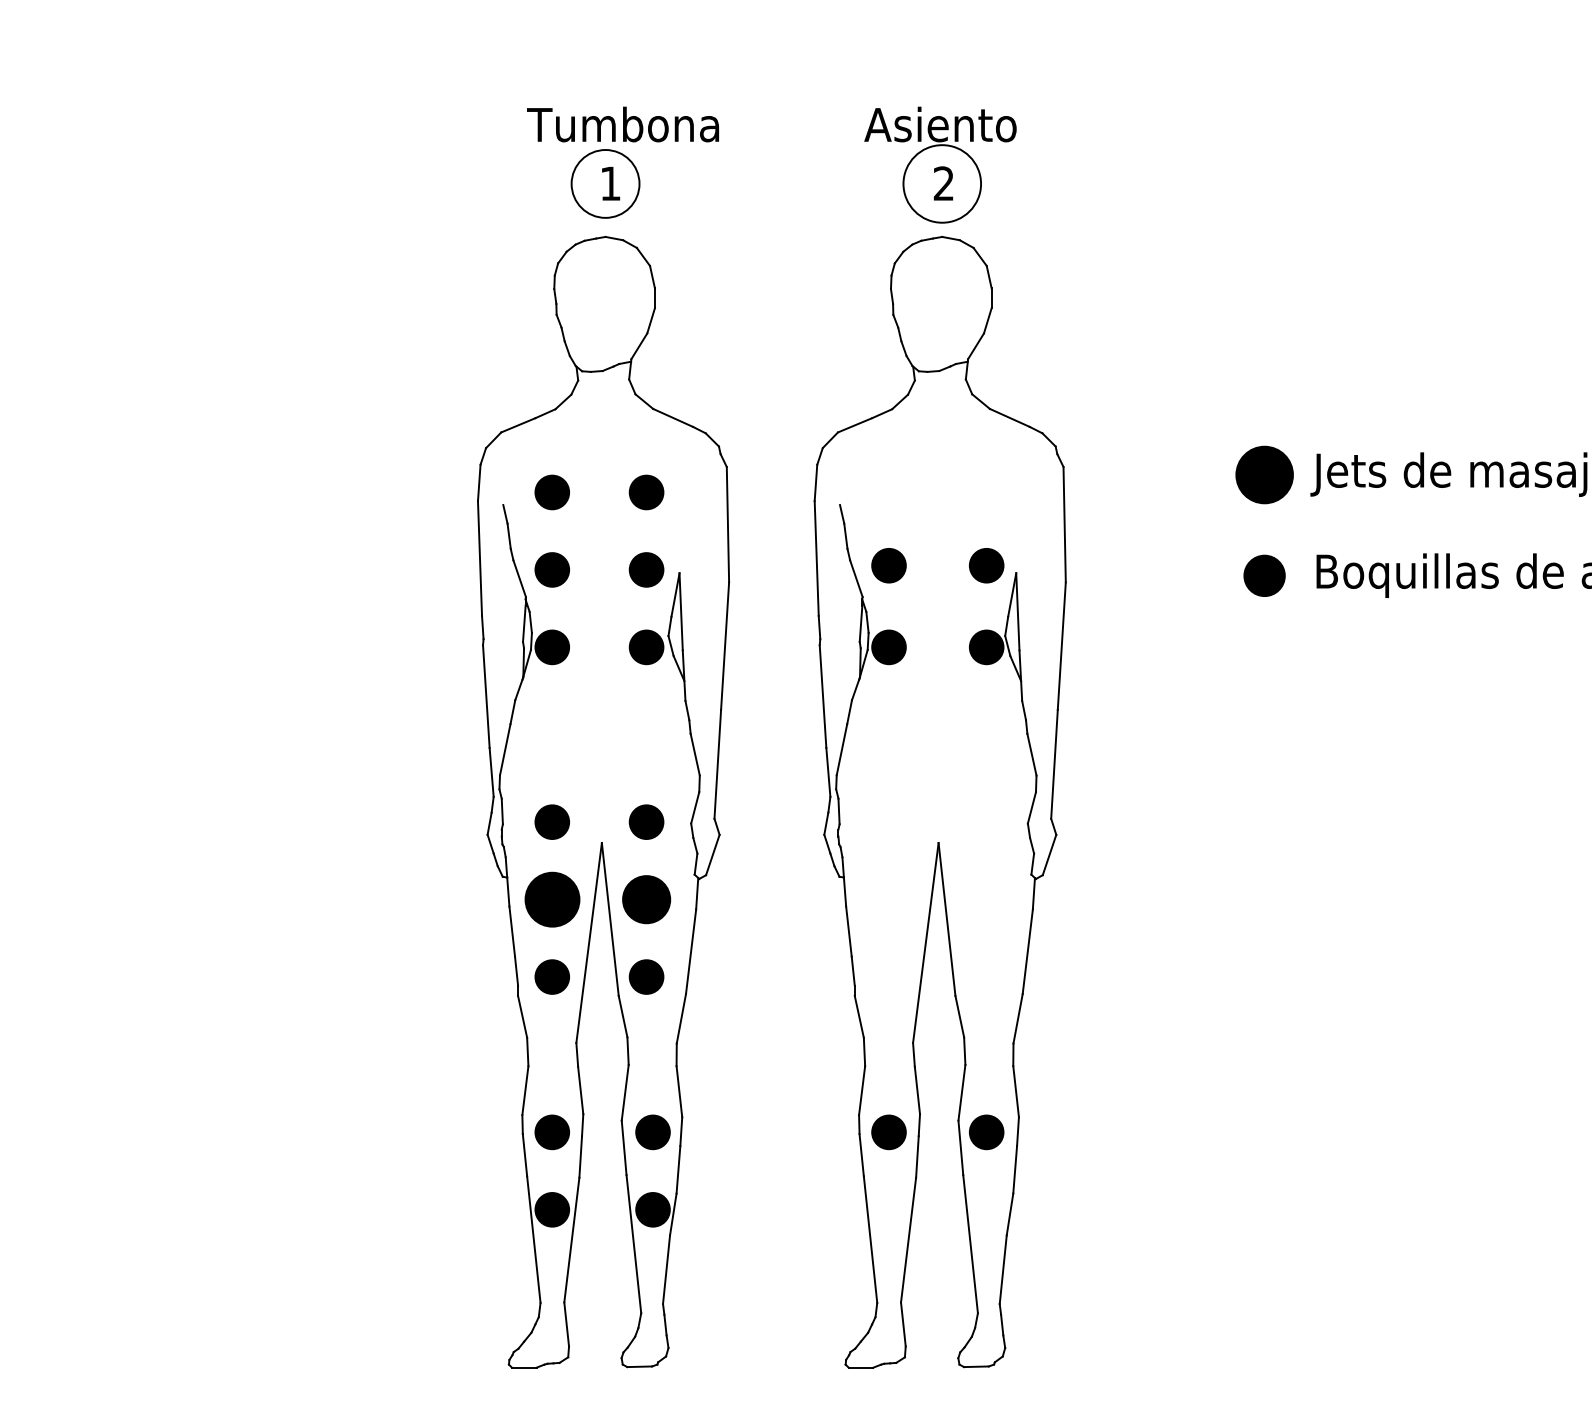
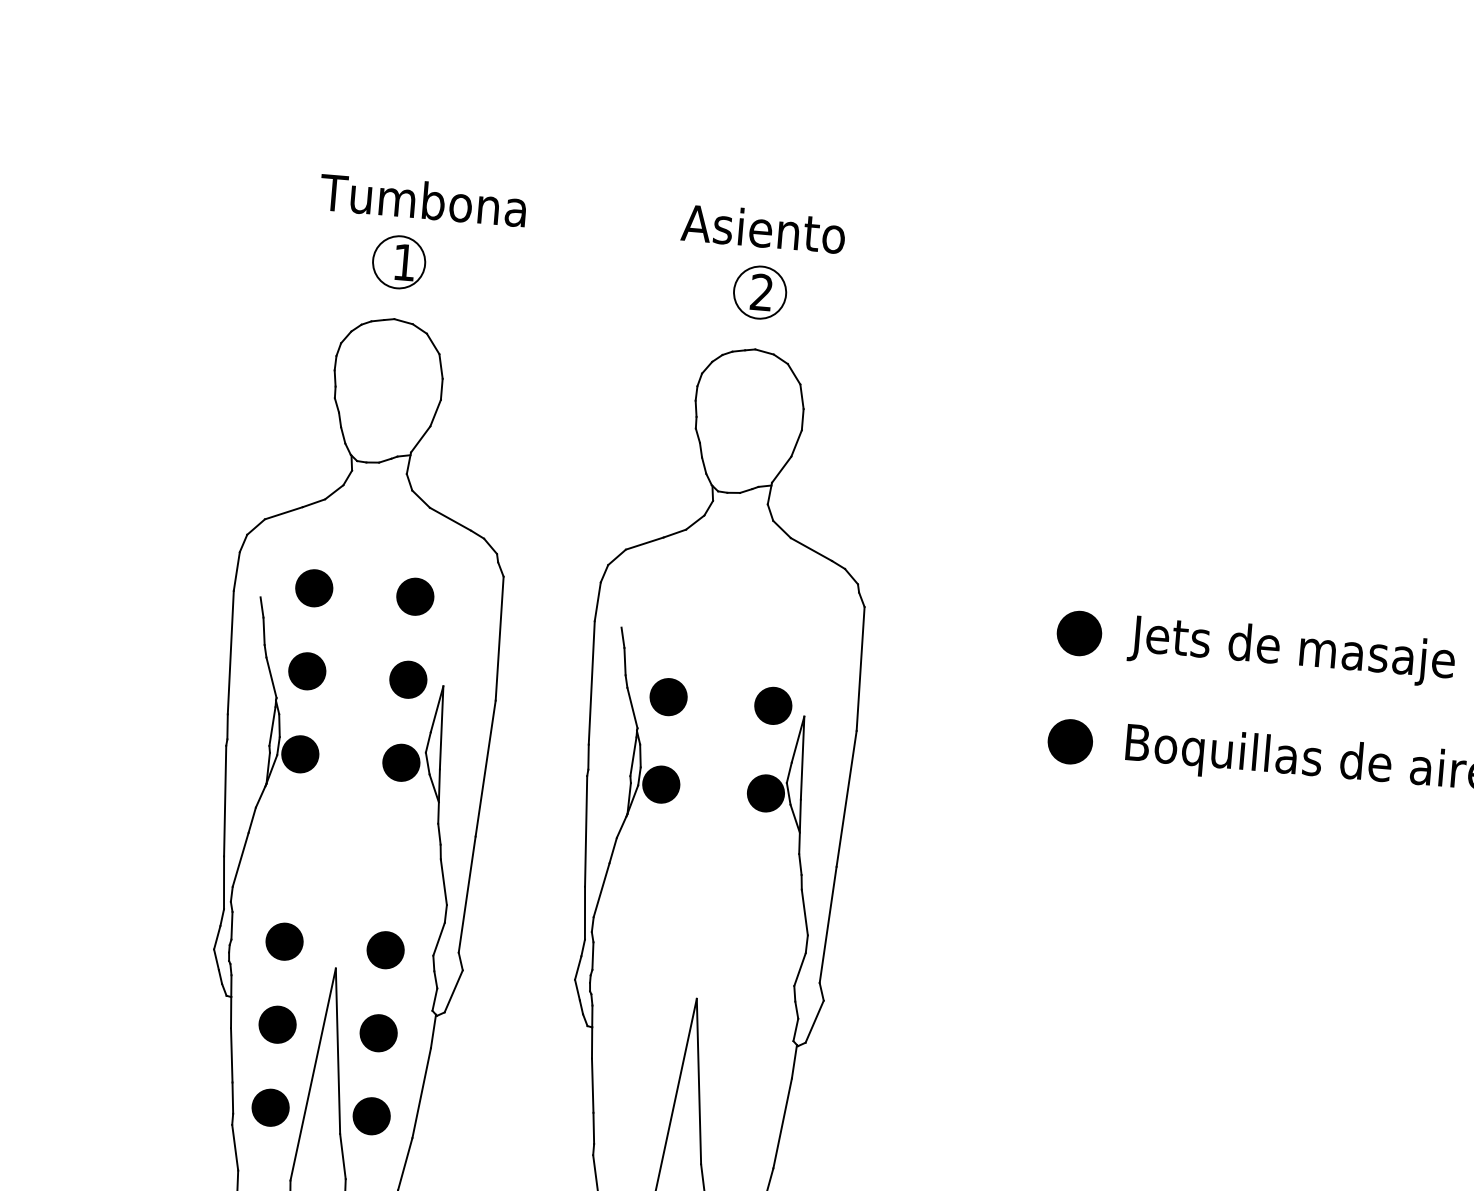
circle: (605, 183) -> (399, 261), size x0.71
circle: (942, 183) -> (760, 292), size x0.62
part: (1264, 474) -> (1079, 633), size x0.71
part: (551, 899) -> (276, 1024), size x0.62
part: (646, 899) -> (378, 1033), size x0.71

